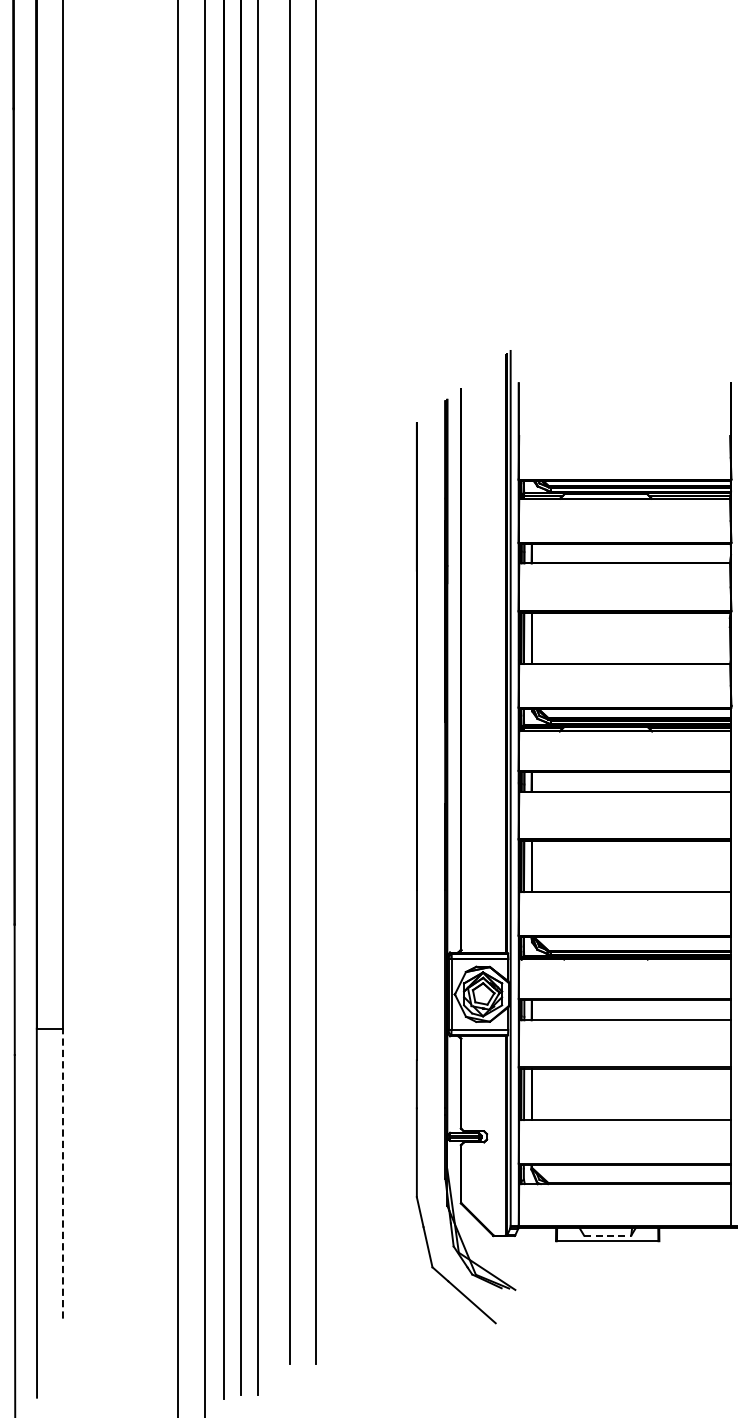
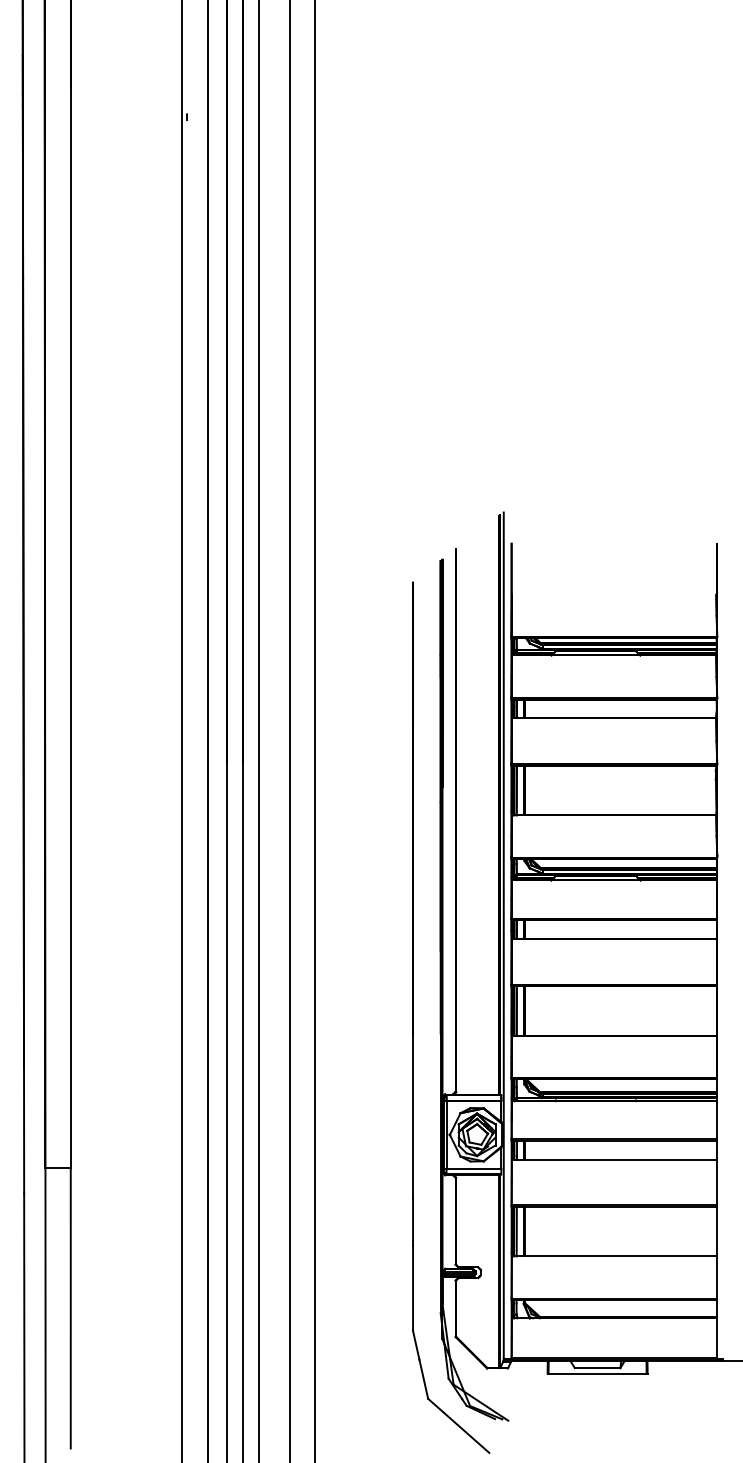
line: (62, 1172) -> (70, 1307), dashed -> solid
line: (607, 1235) -> (597, 1368), dashed -> solid

